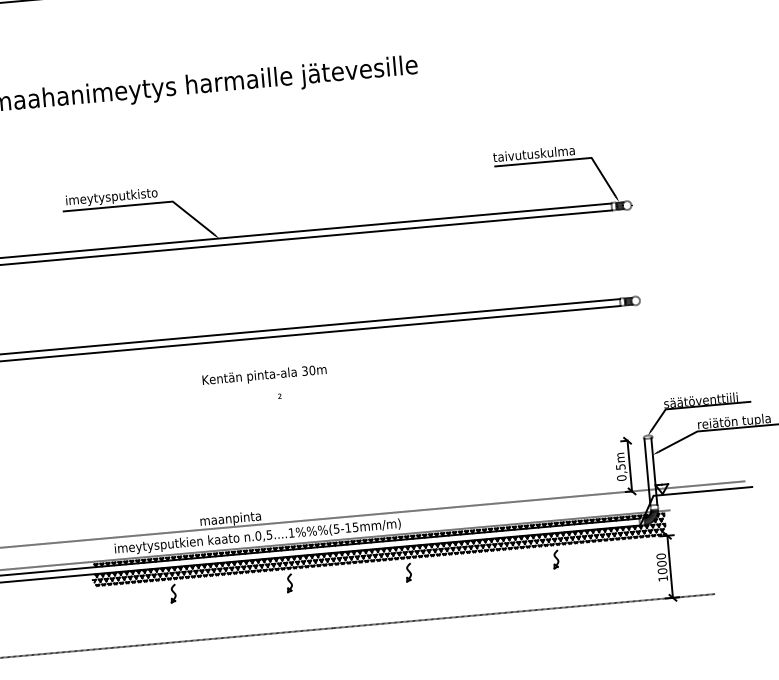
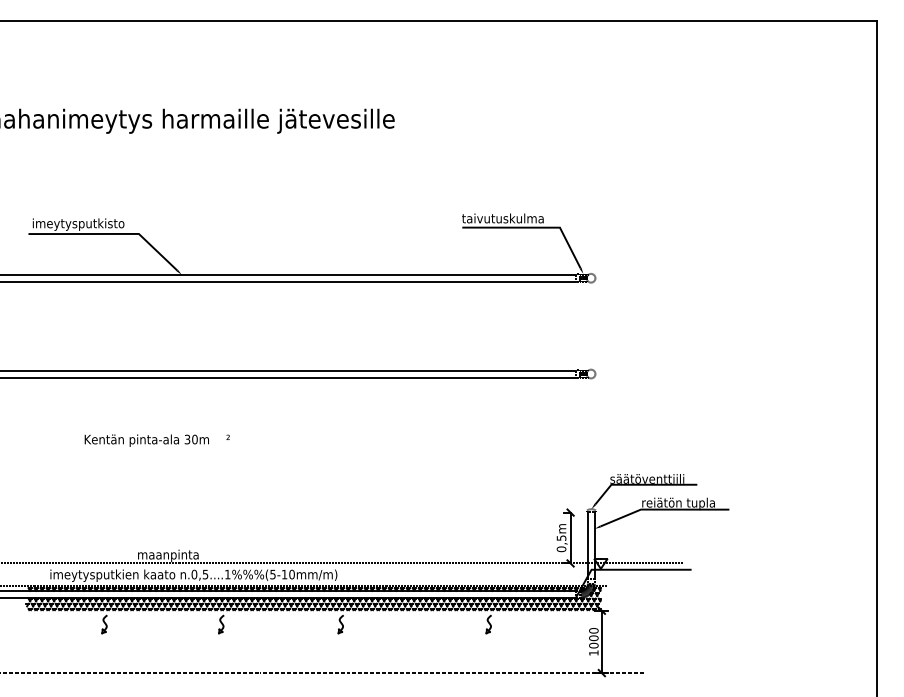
text: (264, 375) -> (146, 440), moved
text: (355, 527) -> (291, 574), n.0,5....1%%%(5-15mm/m) -> n.0,5....1%%%(5-10mm/m)

